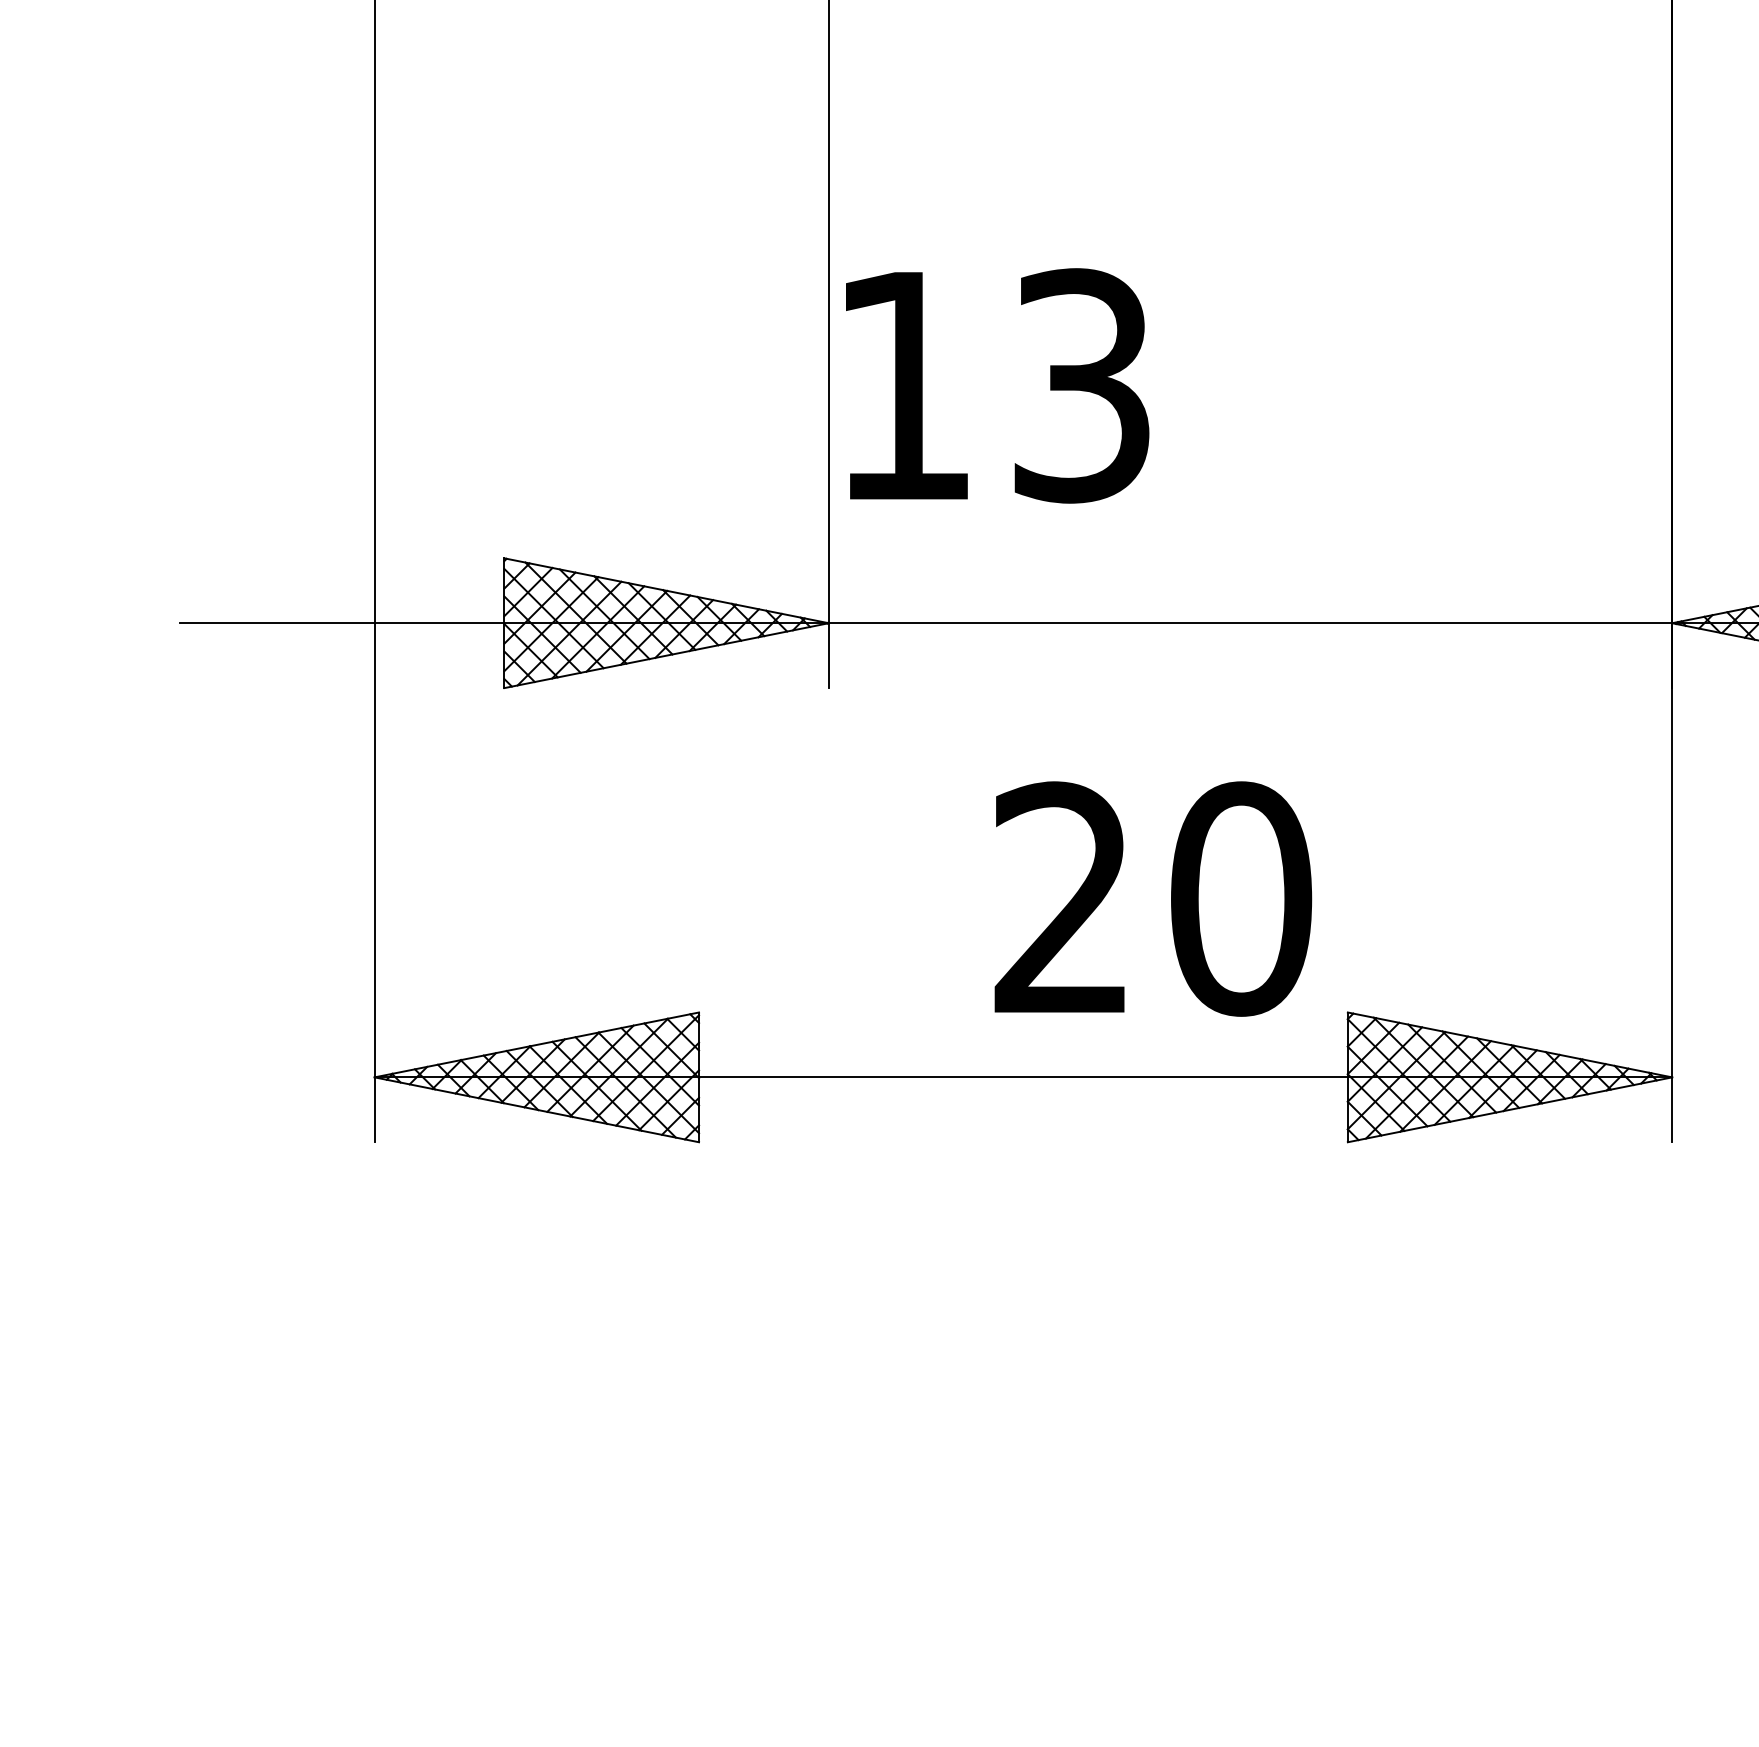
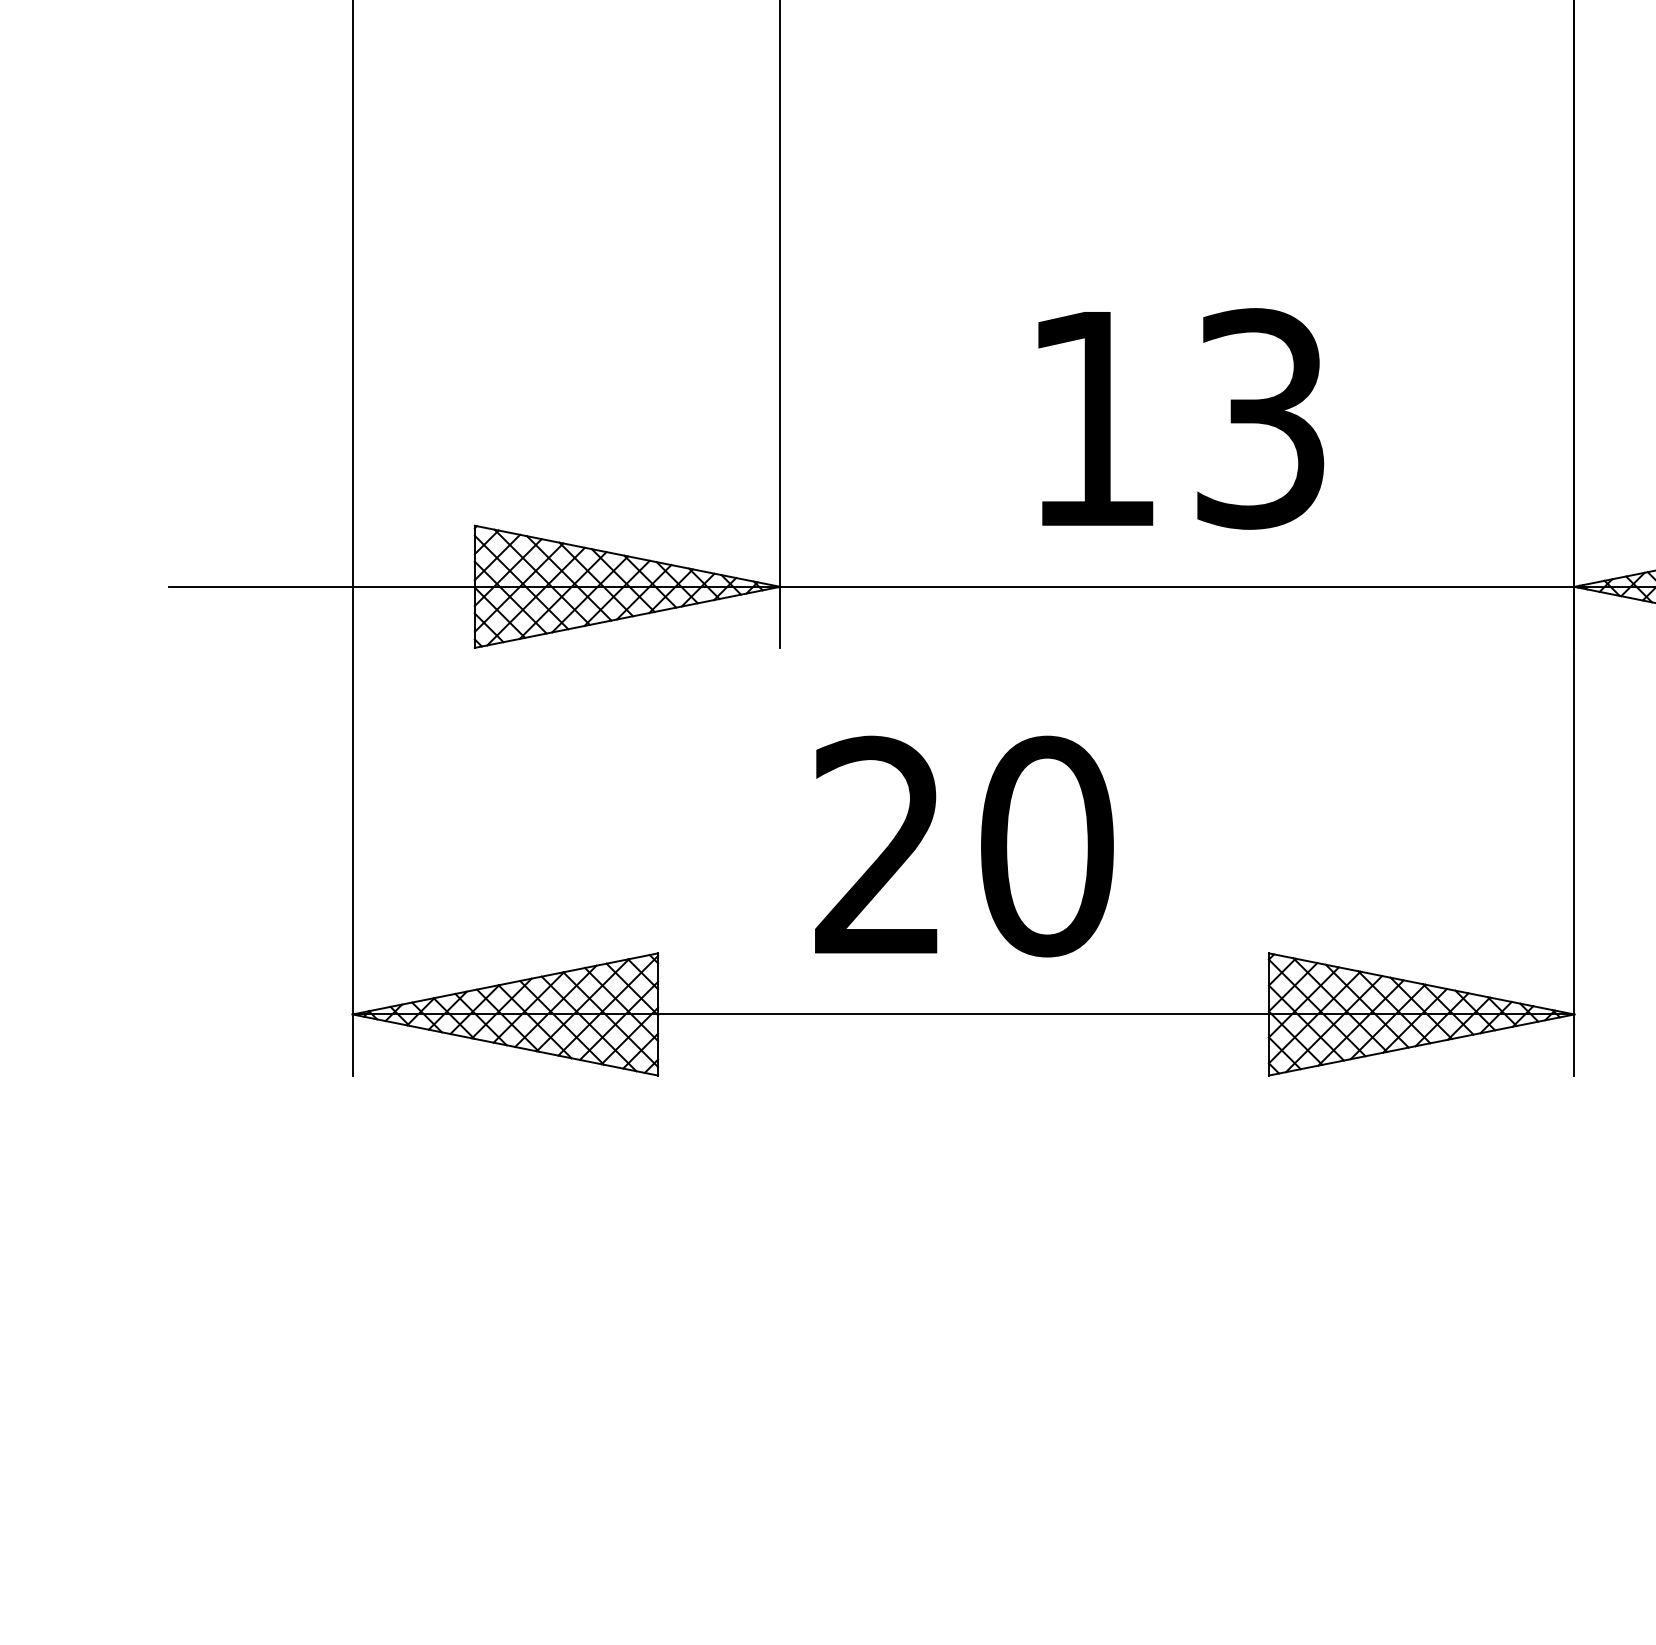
text: (997, 385) -> (1181, 418), moved
text: (1153, 898) -> (964, 846), moved

